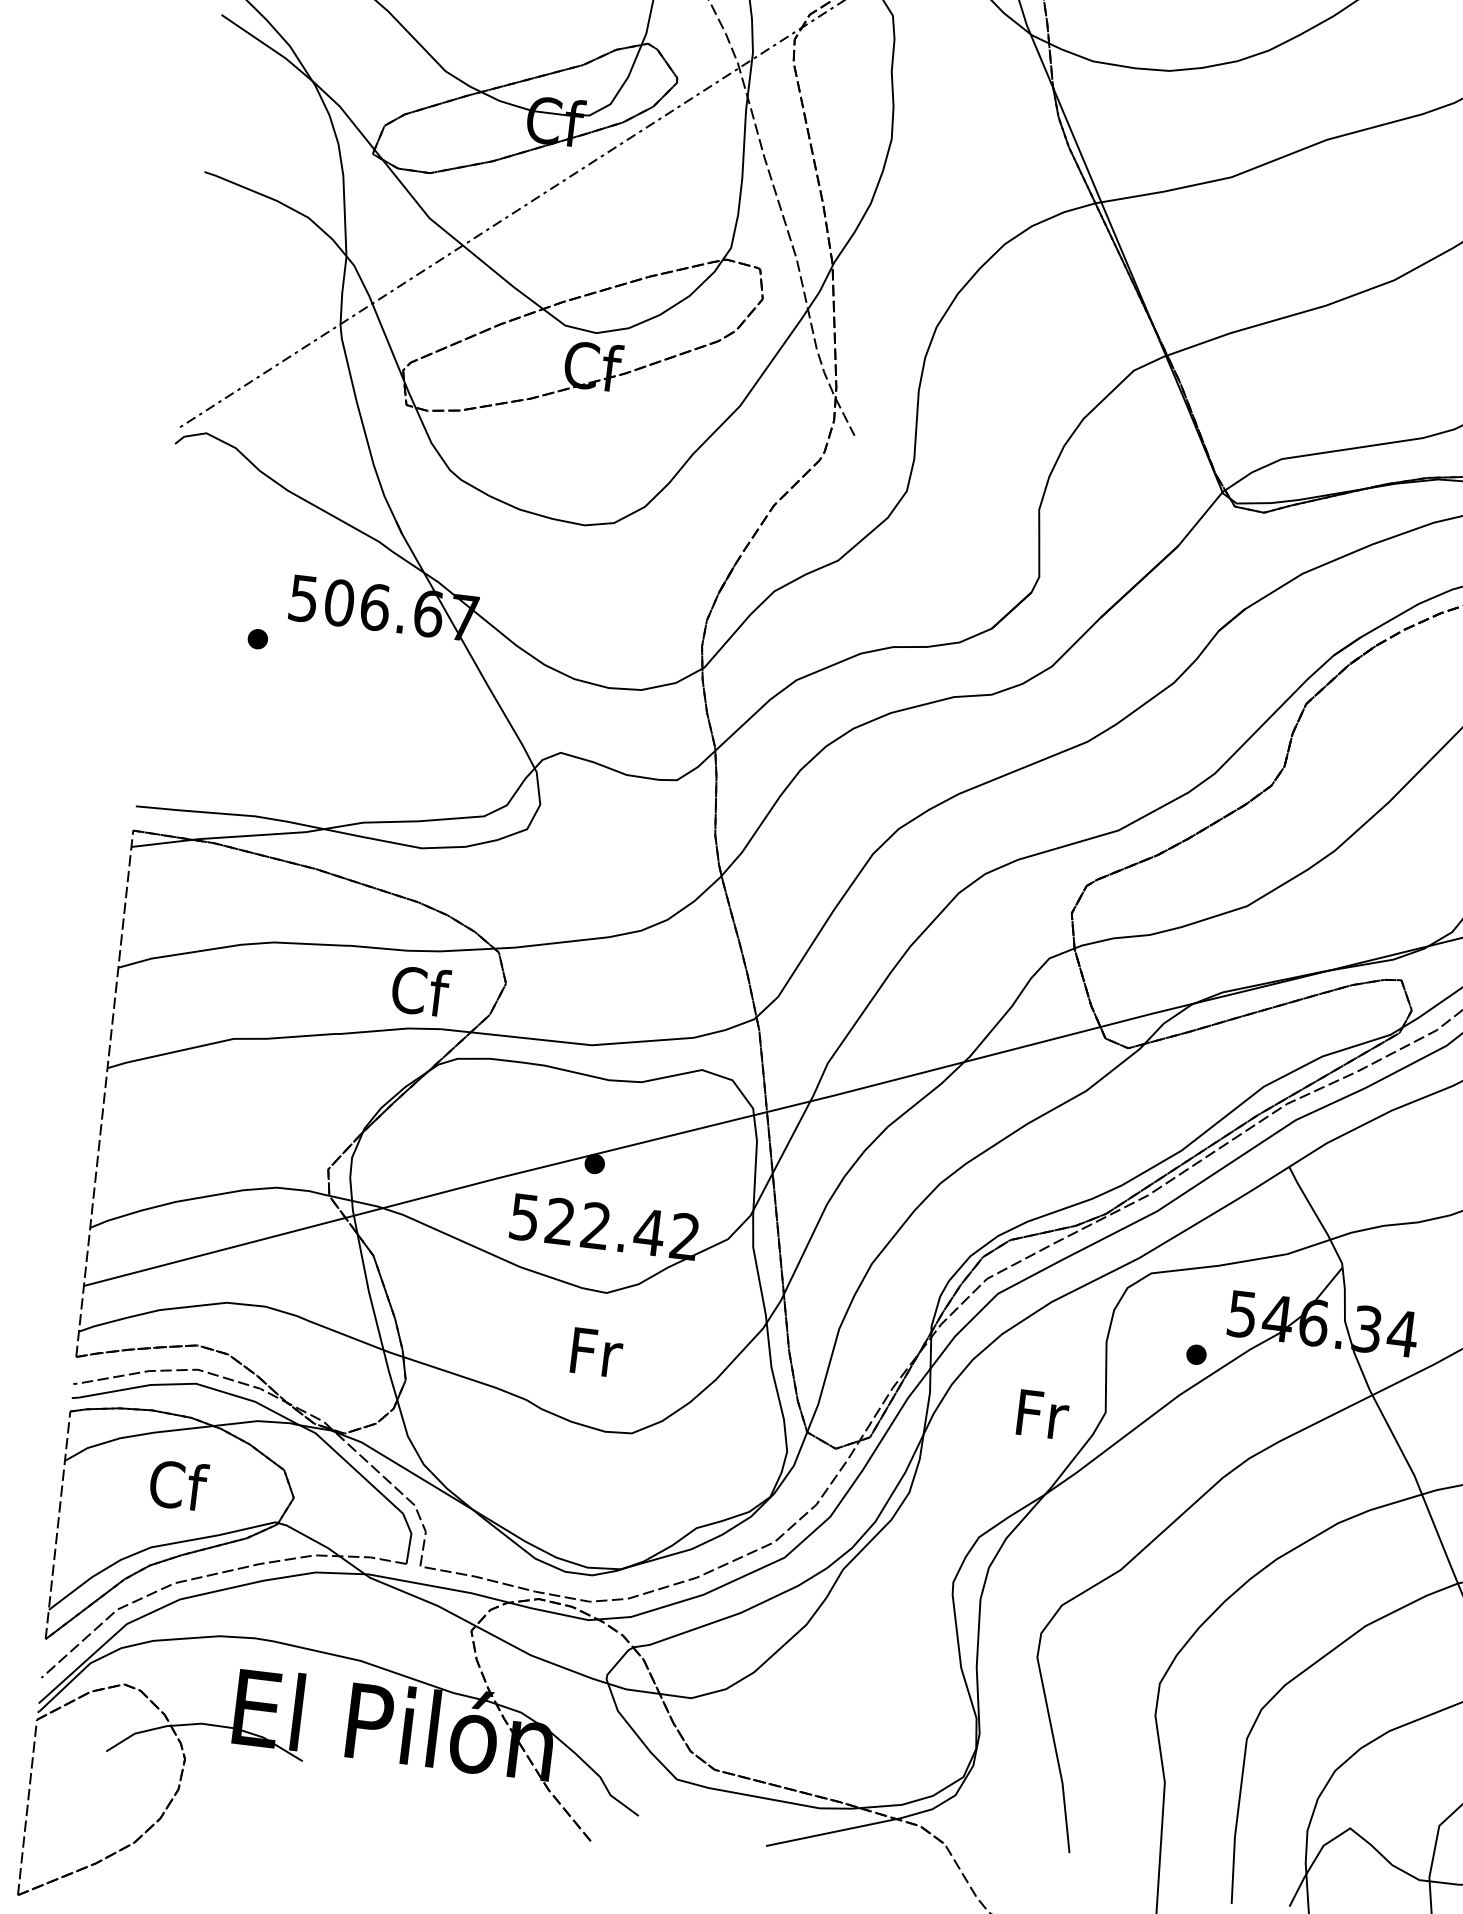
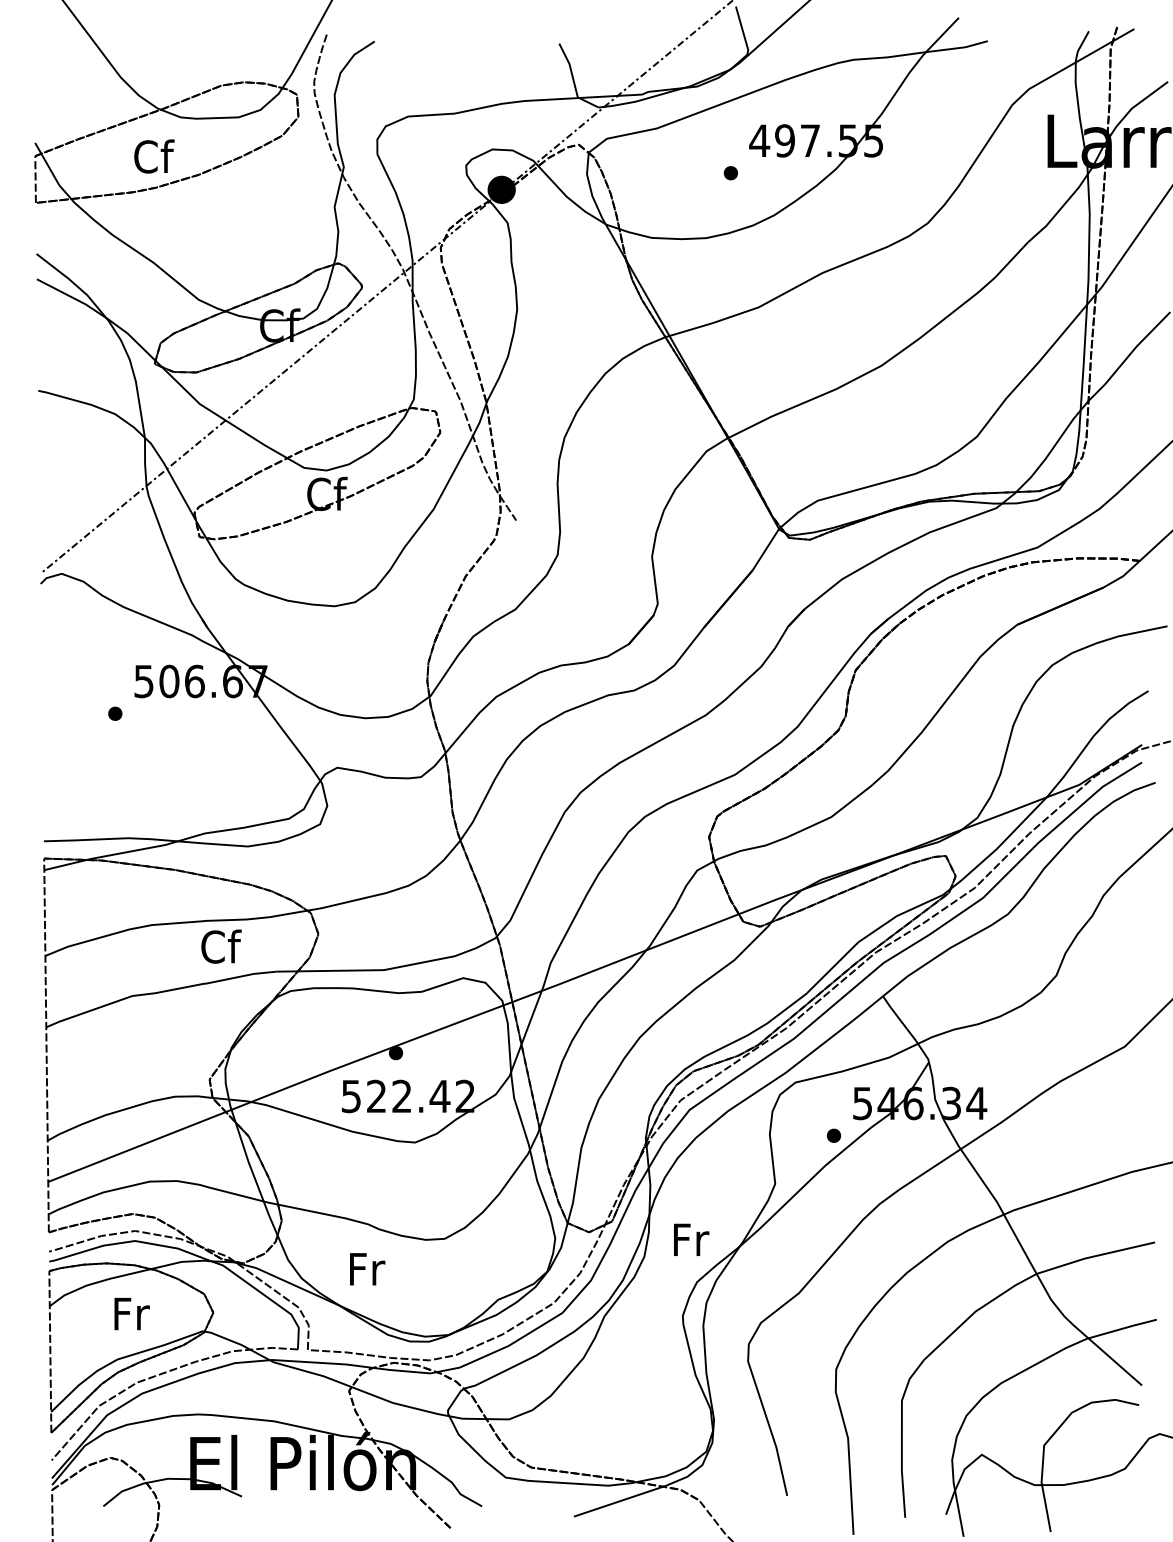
text: (421, 990) -> (221, 946), moved
text: (596, 1353) -> (367, 1269), moved
text: (1043, 1414) -> (691, 1239), moved
text: (178, 1485) -> (131, 1313), Cf -> Fr

